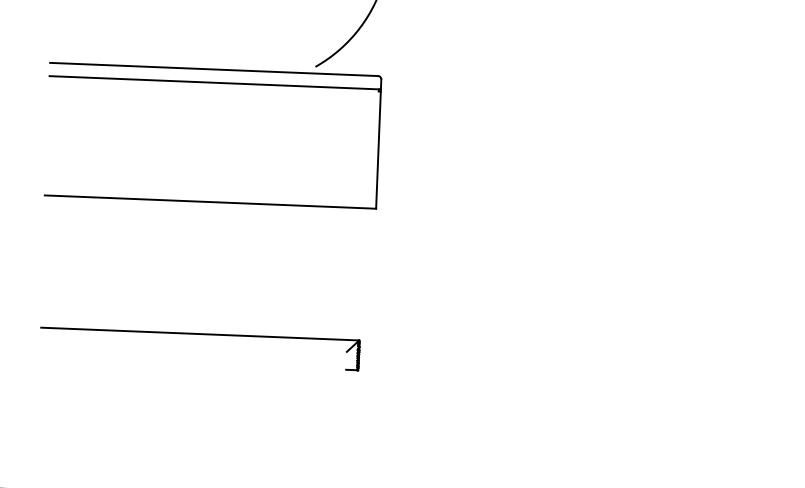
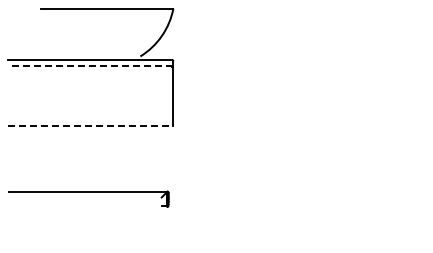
line: (214, 83) -> (90, 66), solid -> dashed
line: (211, 201) -> (91, 125), solid -> dashed

